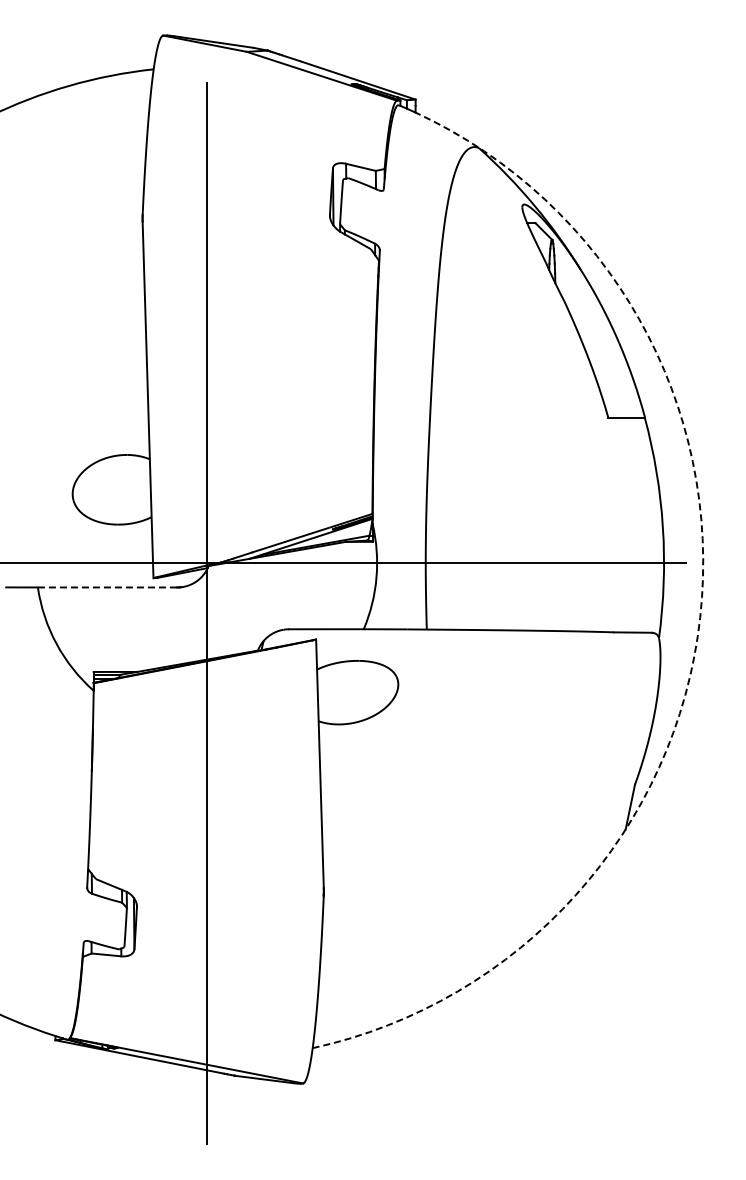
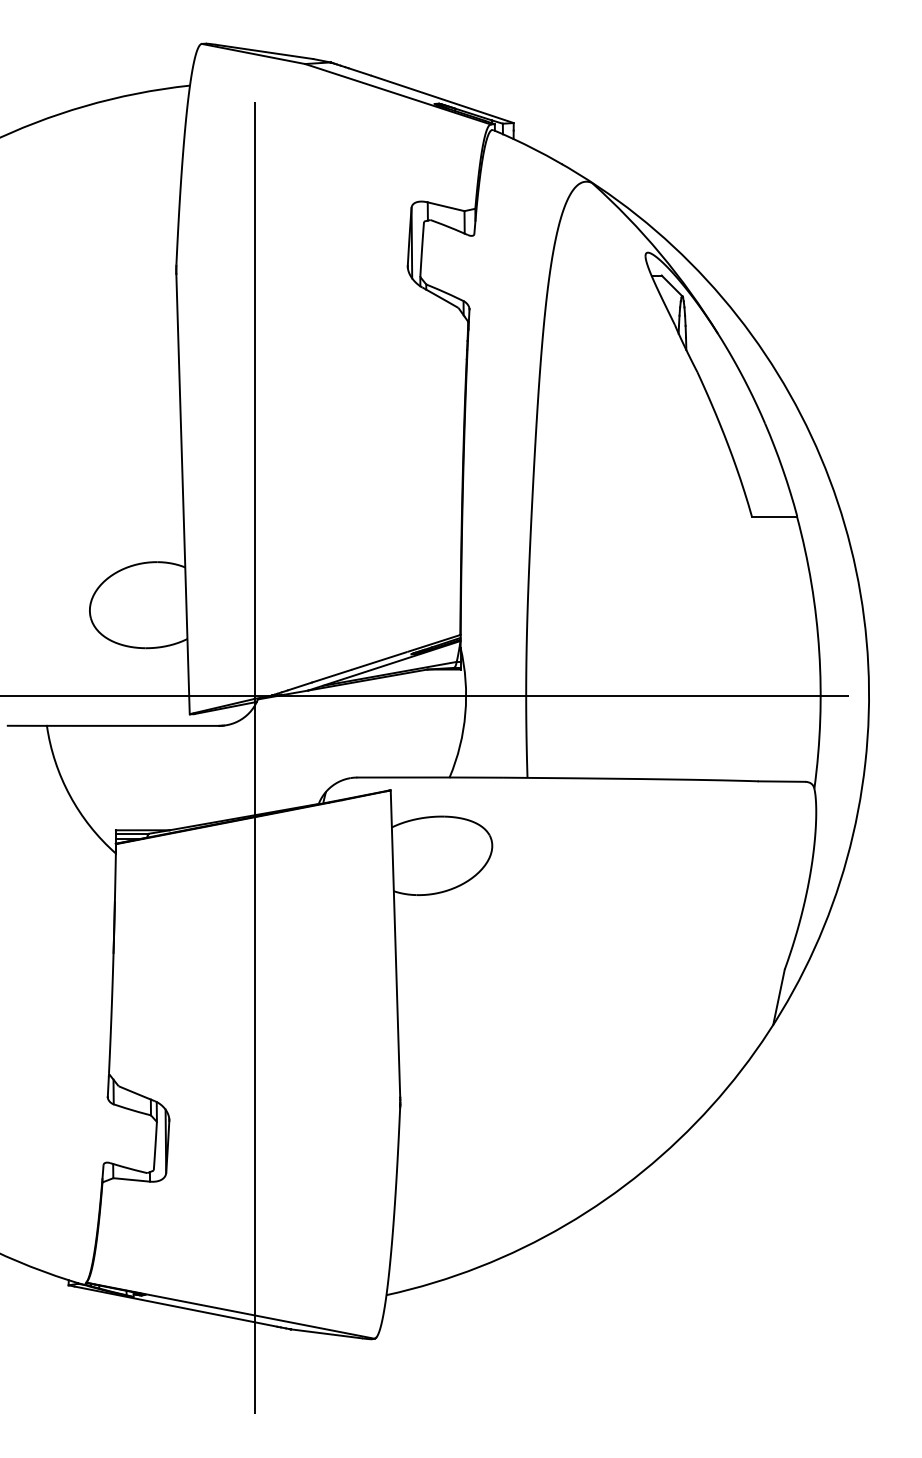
line: (107, 587) -> (132, 725), dashed -> solid
arc: (700, 617) -> (865, 762), dashed -> solid

